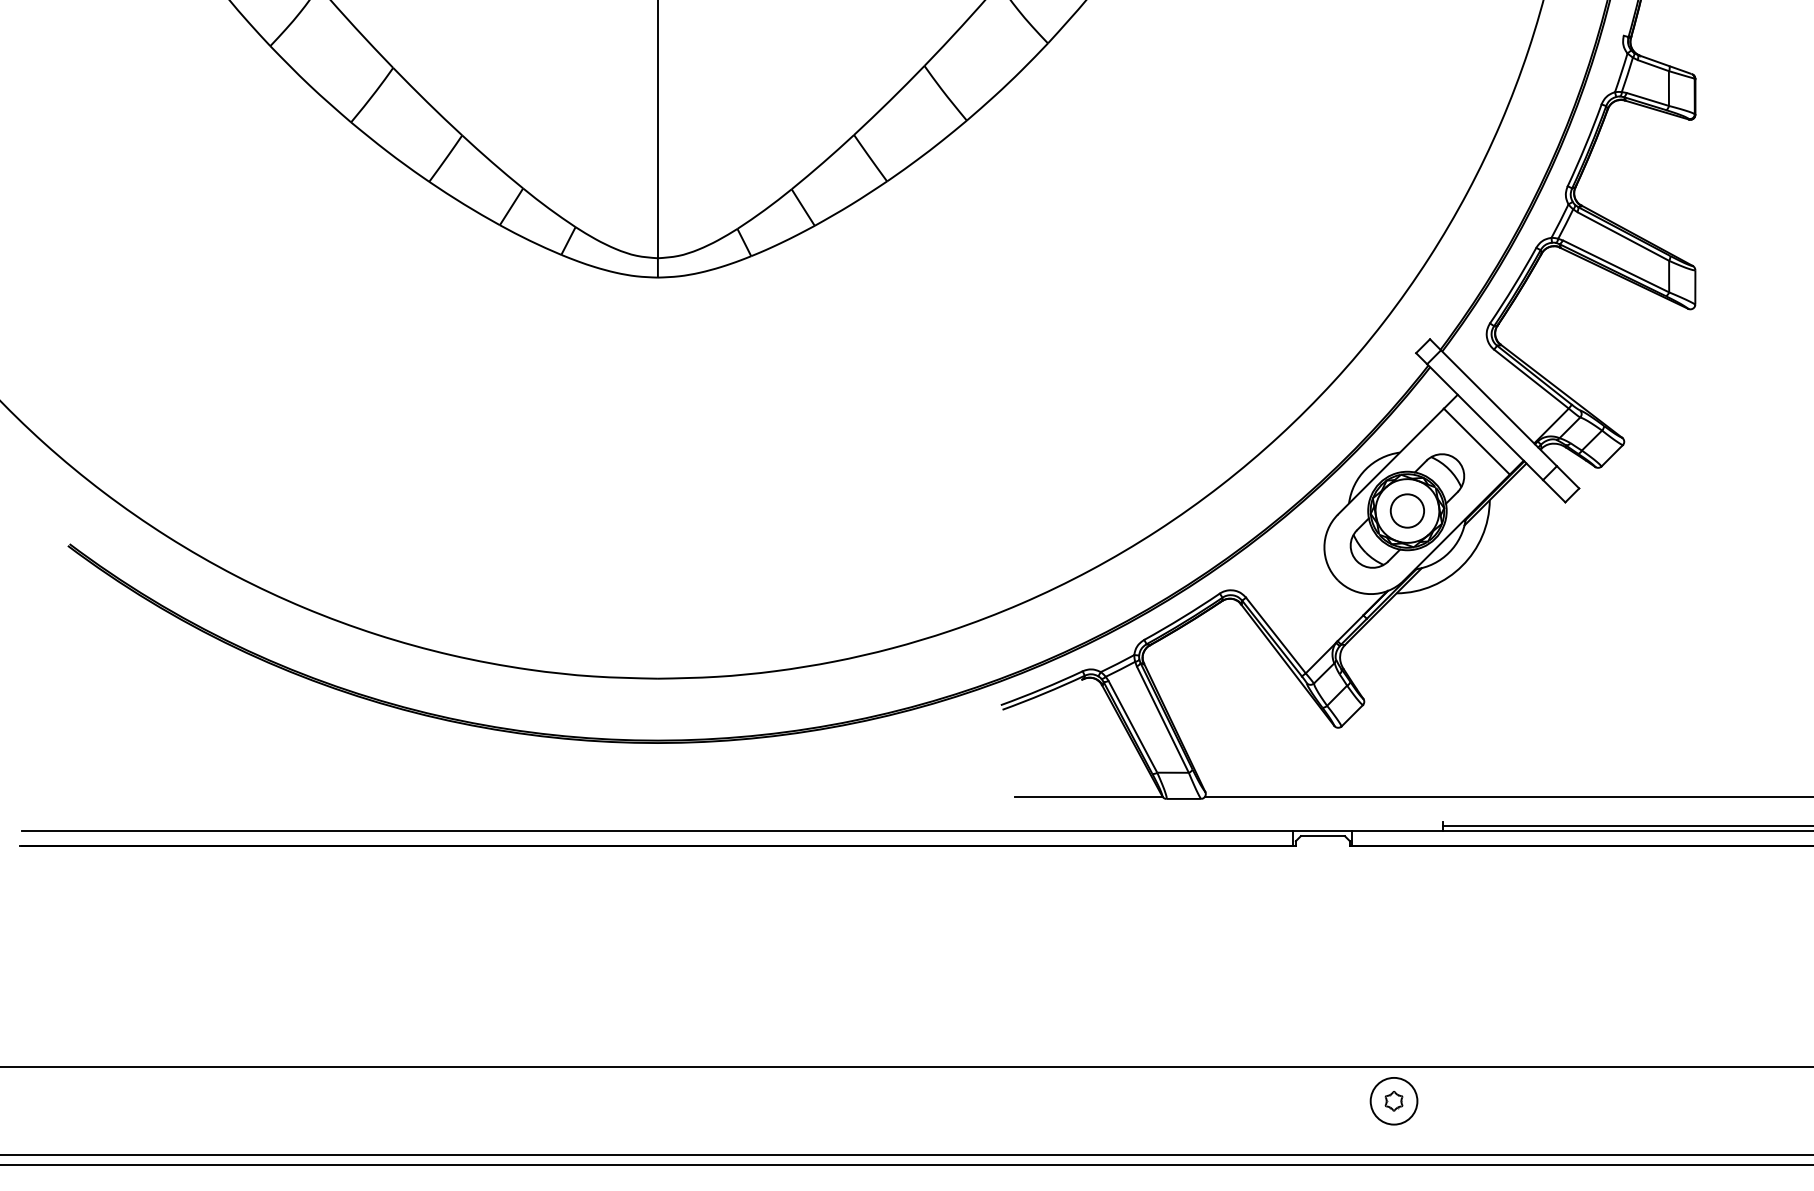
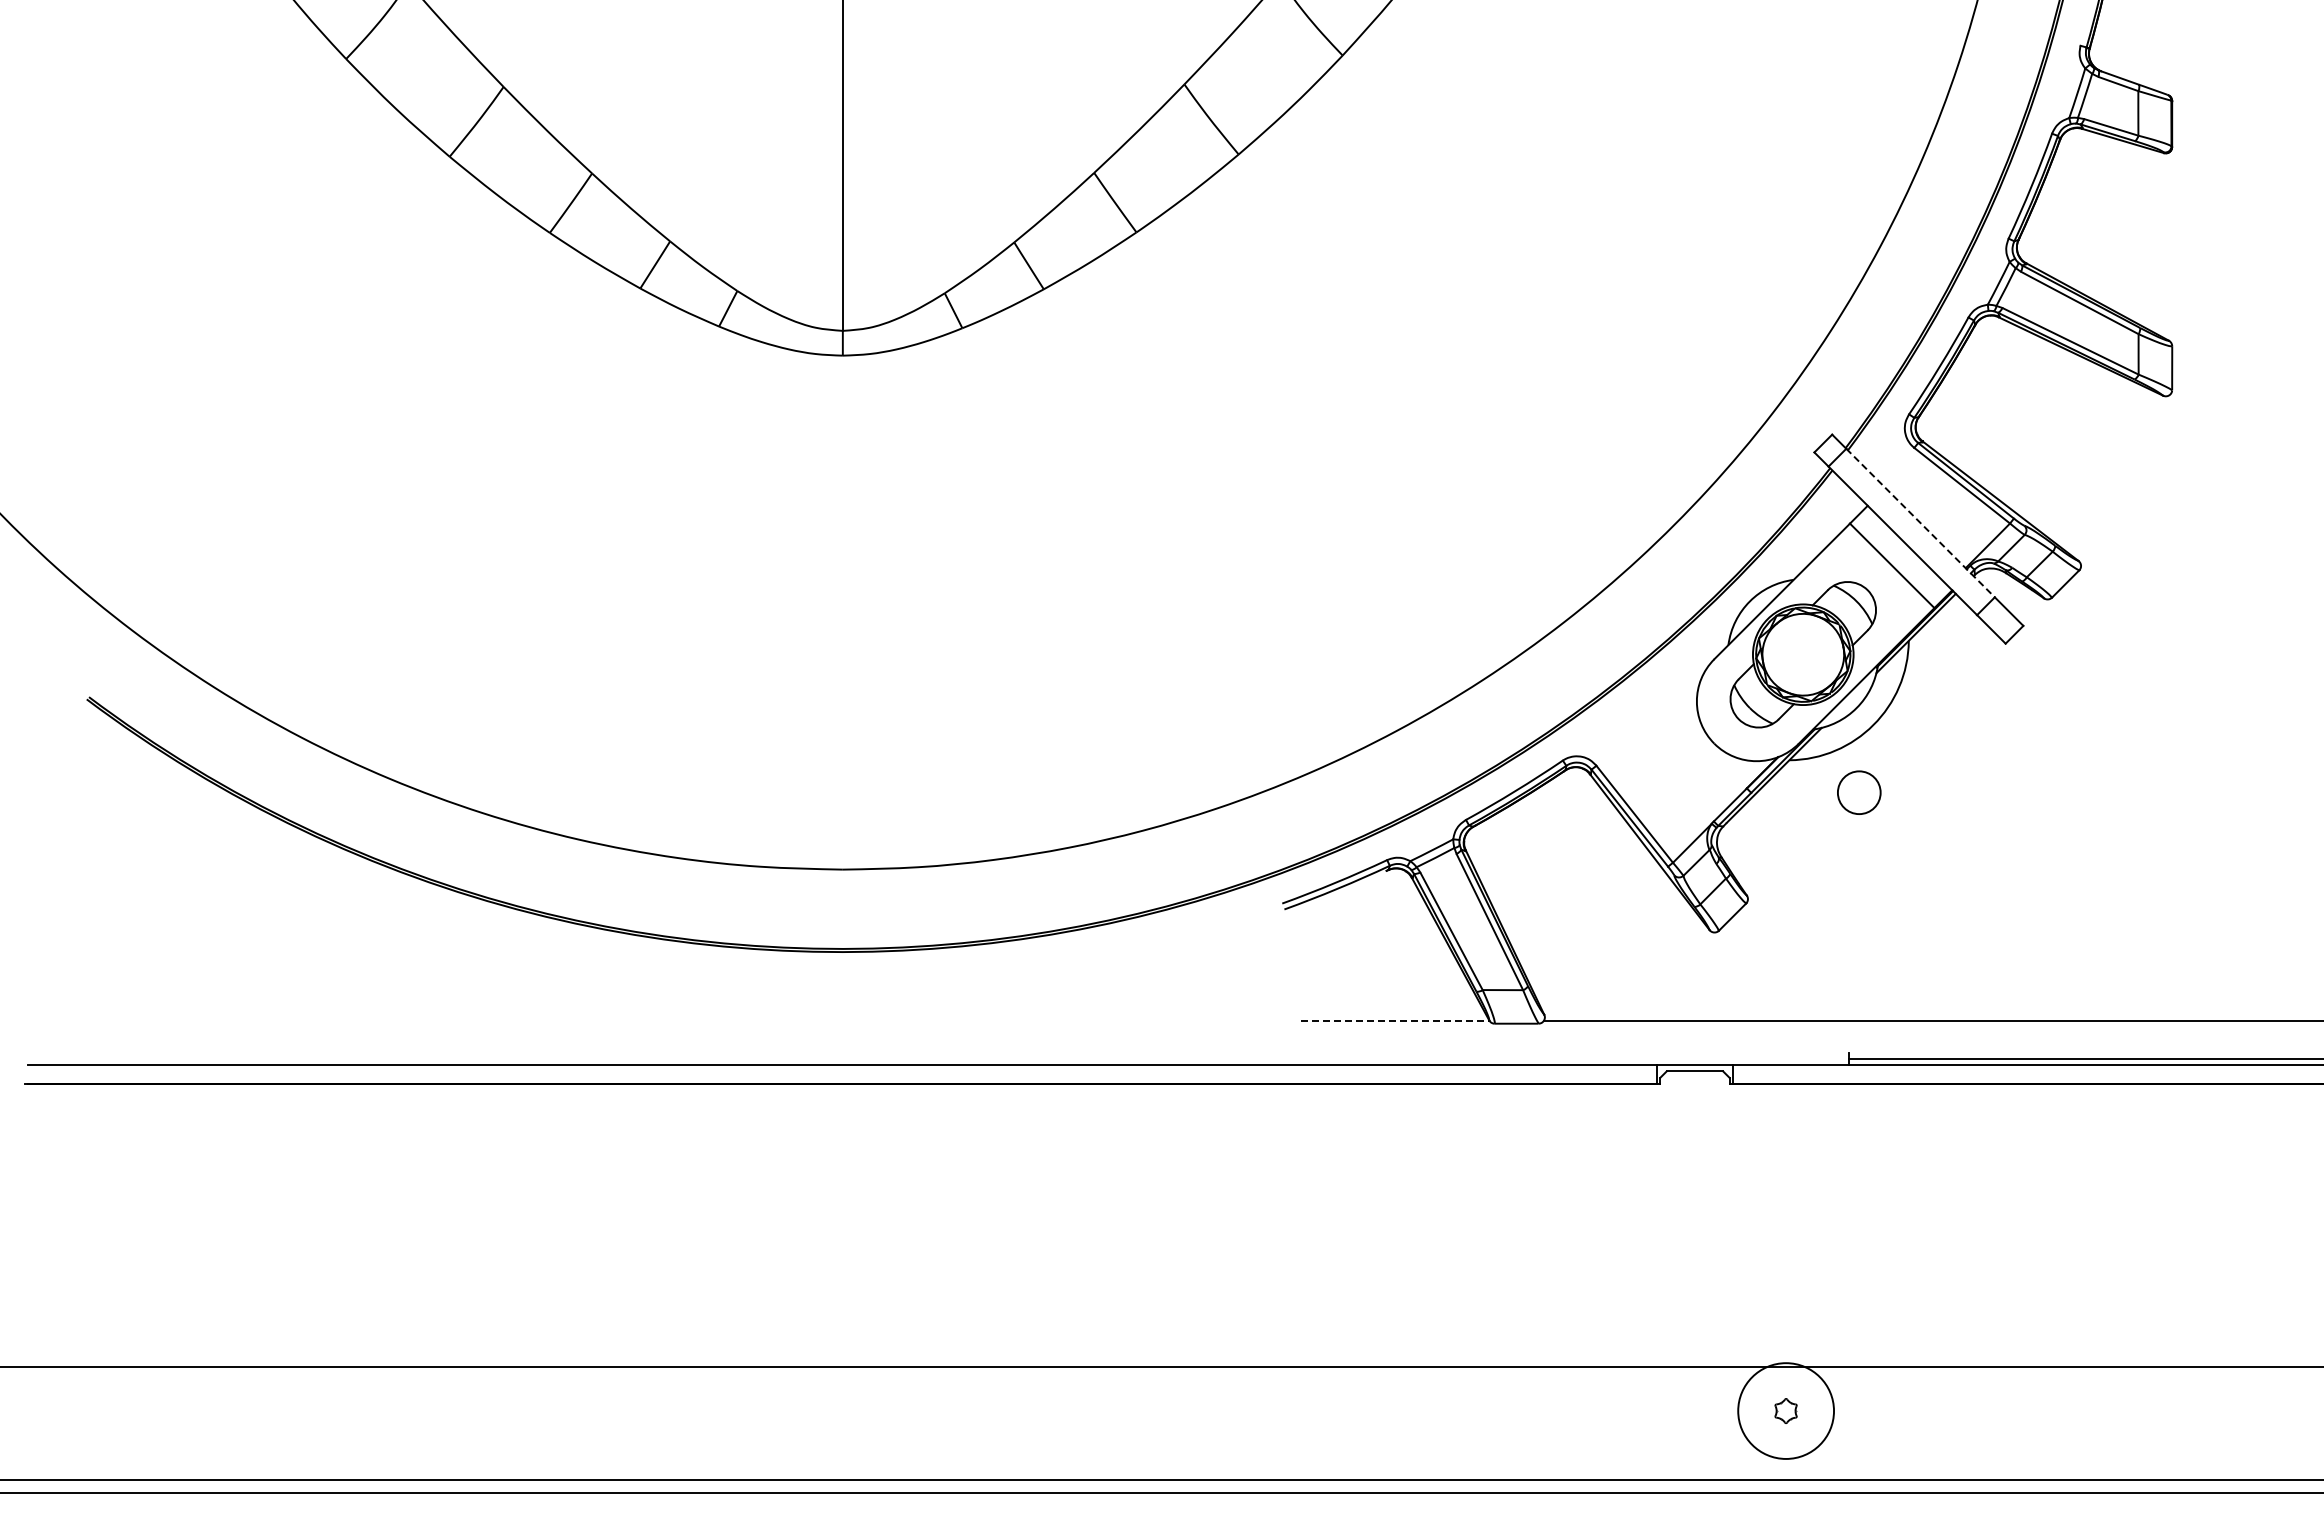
line: (1498, 408) -> (1920, 523), solid -> dashed
circle: (1407, 510) -> (1859, 792), moved
line: (1089, 797) -> (1395, 1021), solid -> dashed
circle: (1394, 1101) -> (1786, 1411), size x1.6

